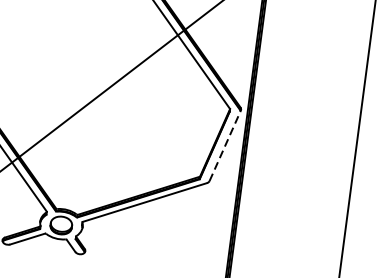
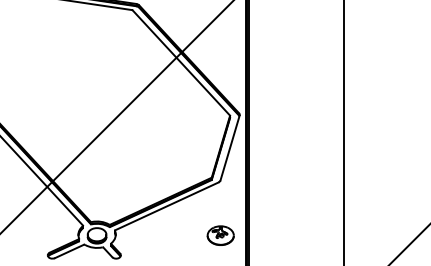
line: (225, 146) -> (230, 148), dashed -> solid
part: (201, 243) -> (220, 235), added

